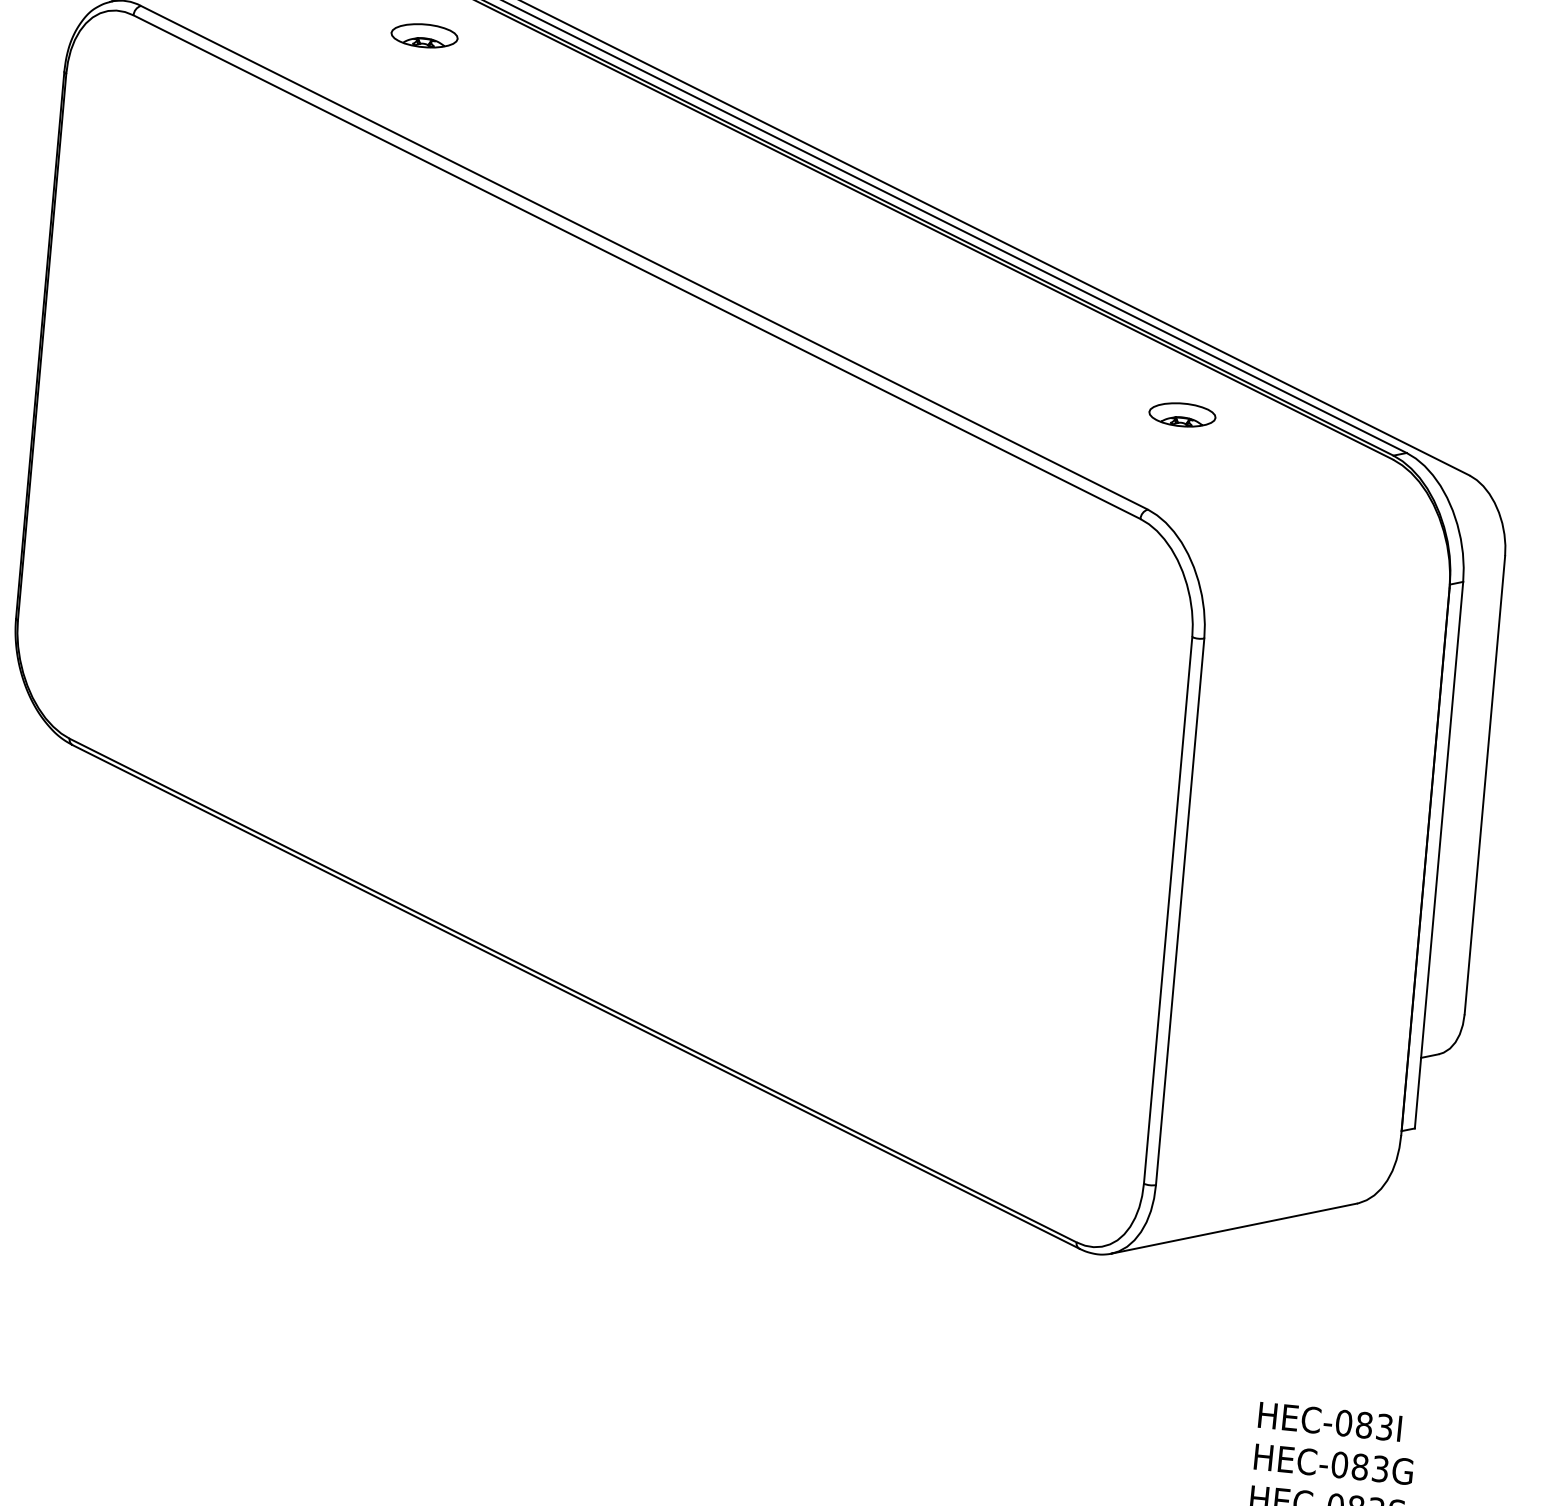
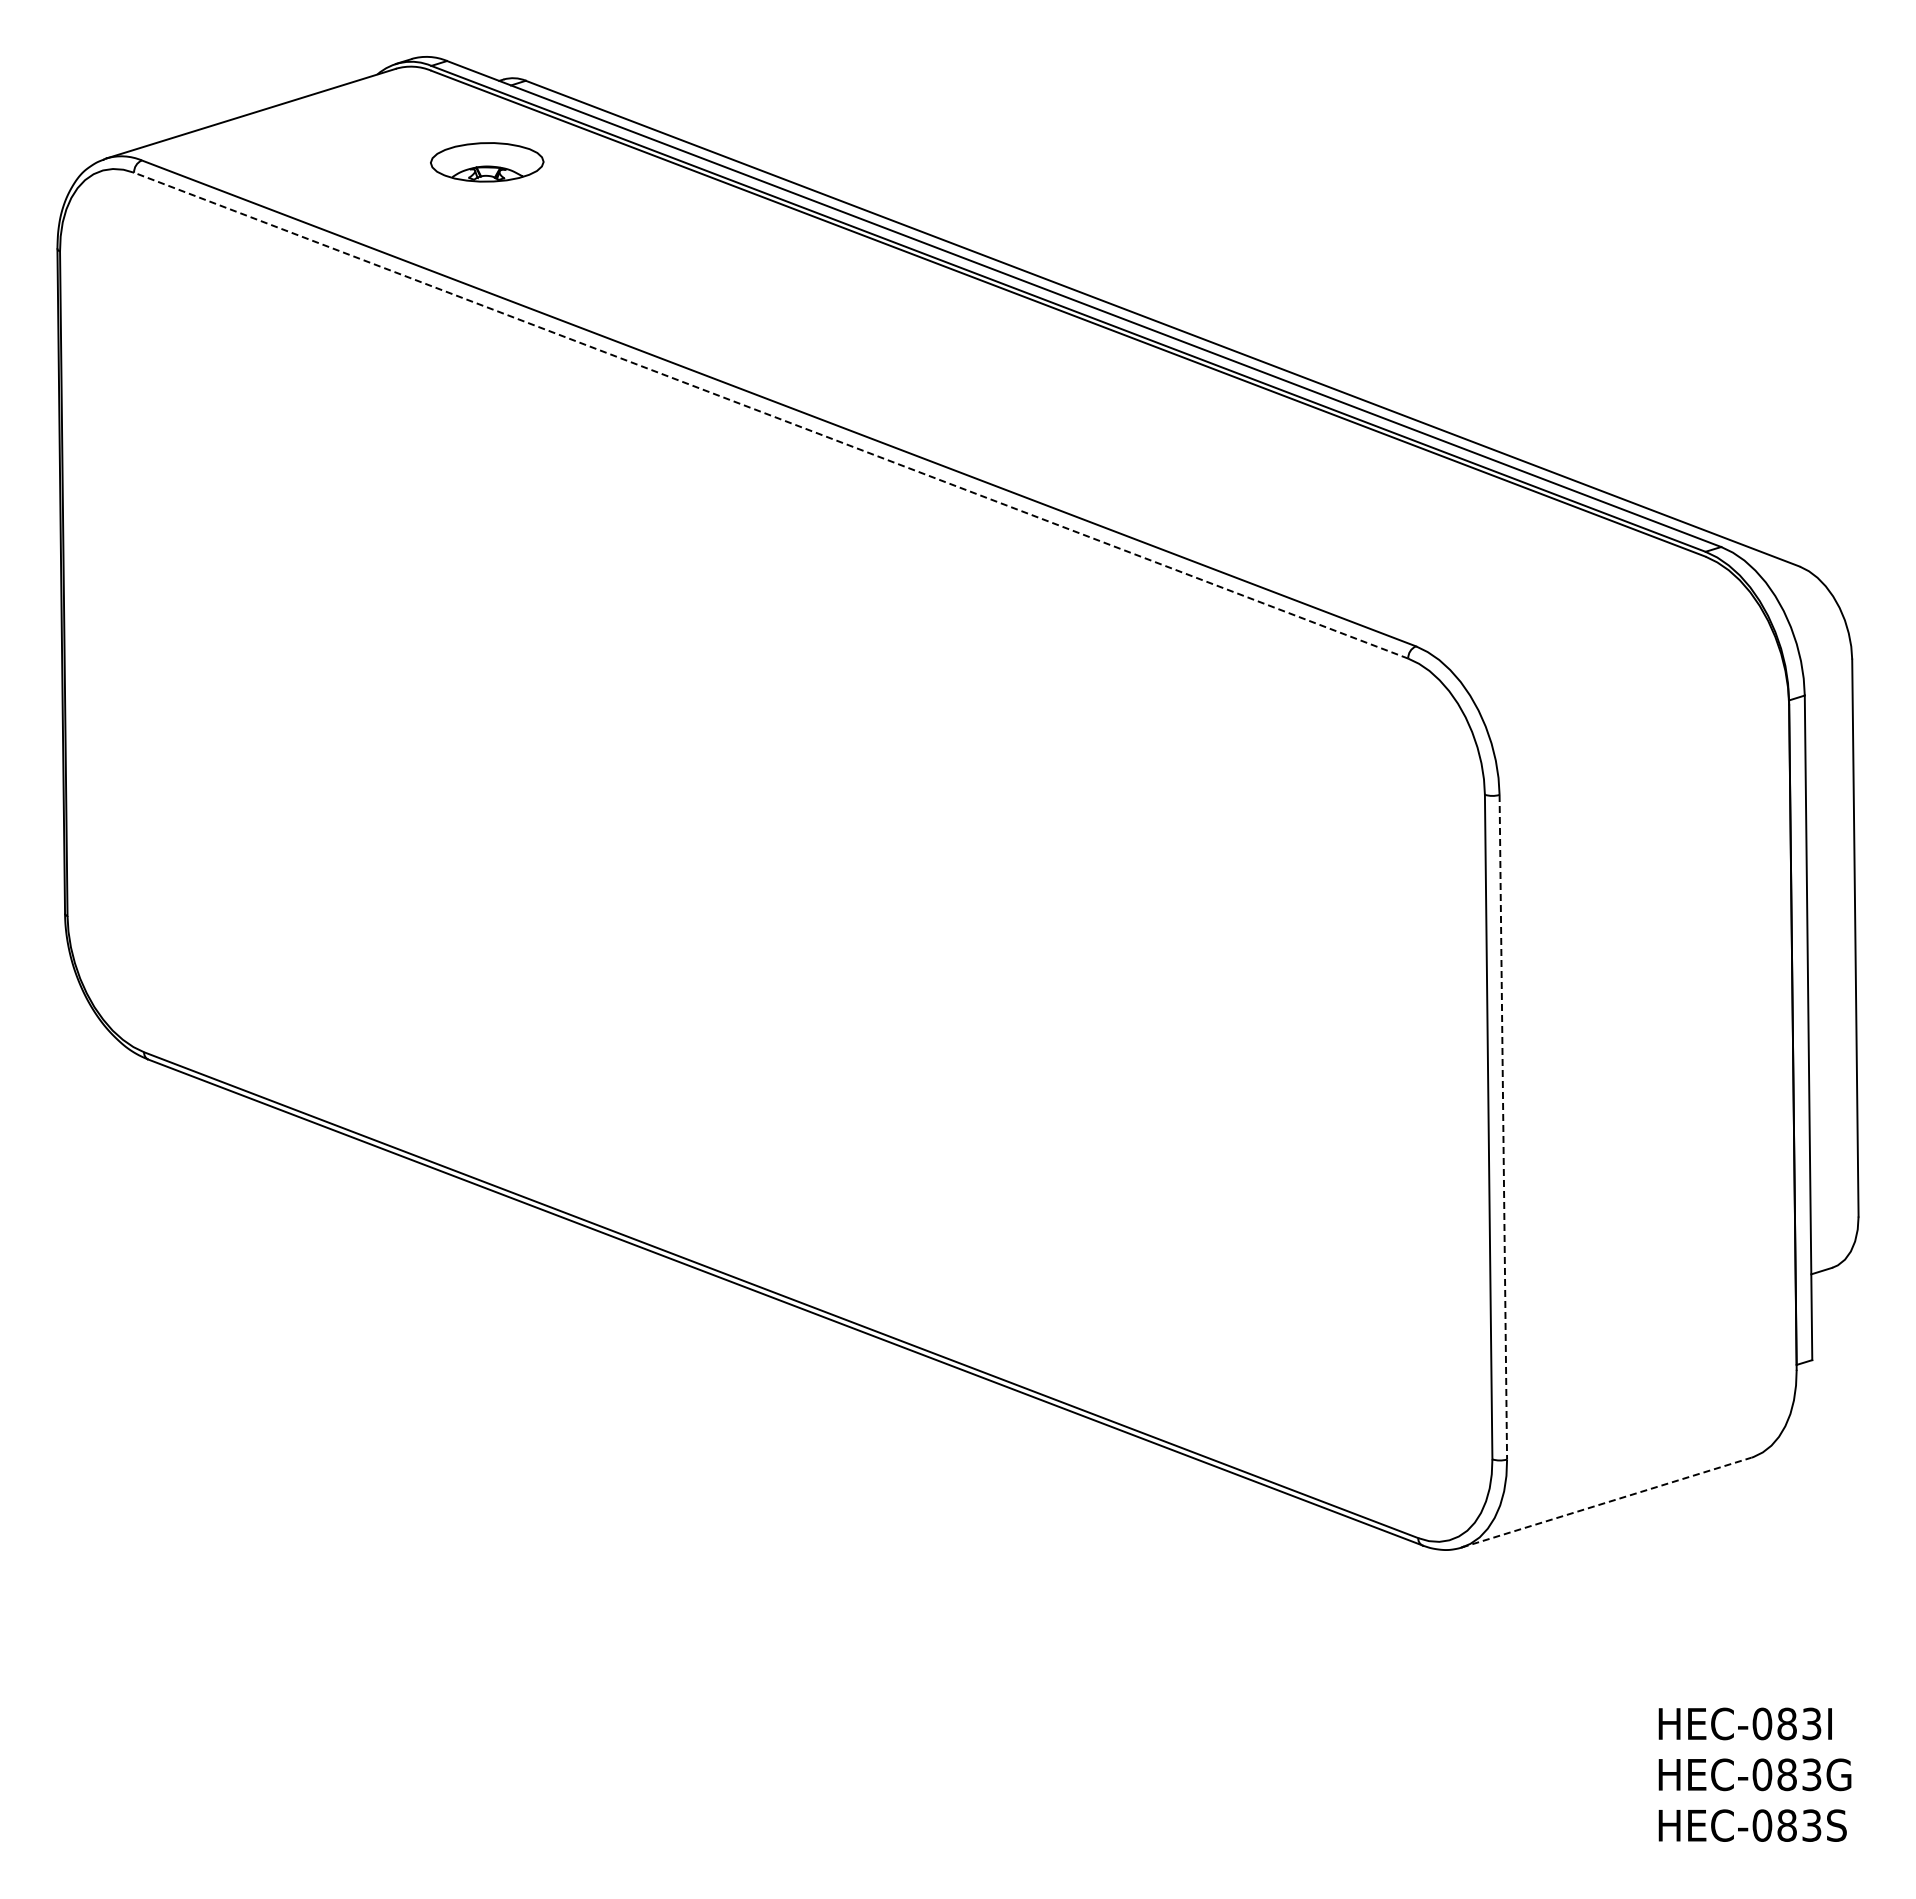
part: (424, 35) -> (487, 162), size x1.4
line: (637, 267) -> (771, 415), solid -> dashed
part: (1182, 414) -> (1446, 527), removed
line: (1180, 912) -> (1503, 1127), solid -> dashed
line: (1234, 1228) -> (1606, 1502), solid -> dashed

